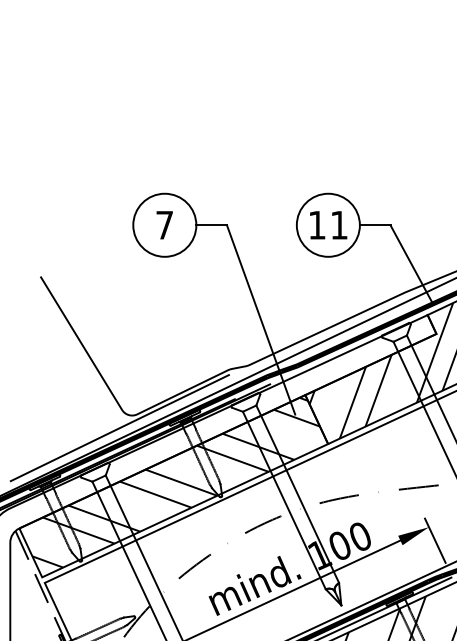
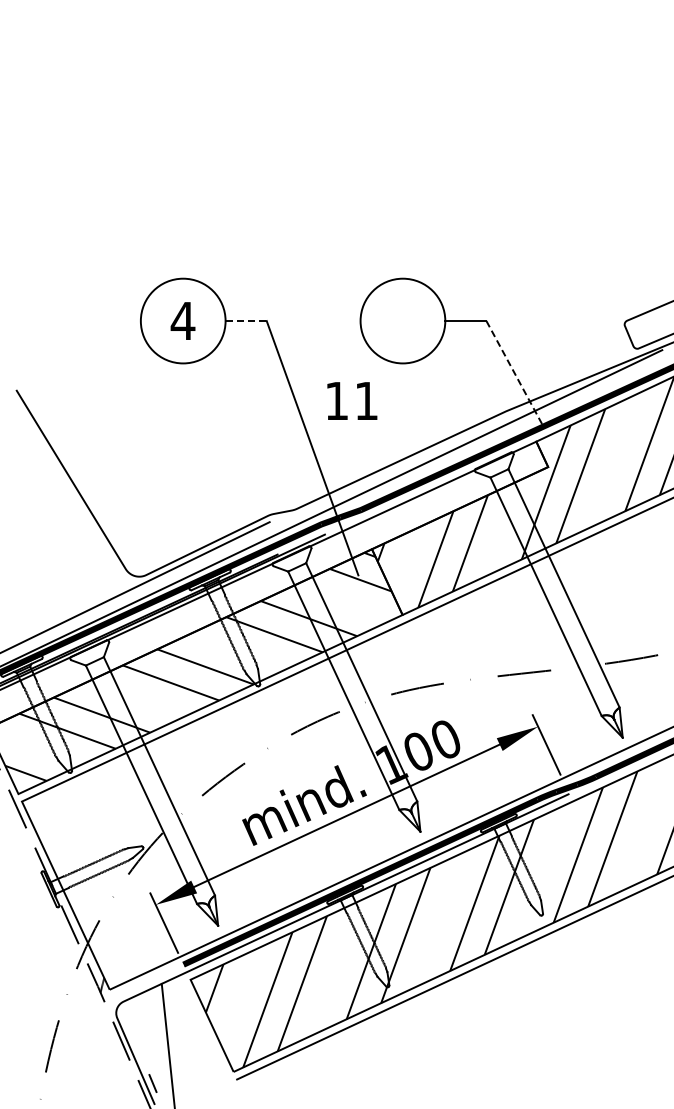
text: (164, 224) -> (182, 320), 7 -> 4
text: (328, 224) -> (352, 400), moved
line: (211, 225) -> (246, 321), solid -> dashed
line: (411, 264) -> (514, 373), solid -> dashed

